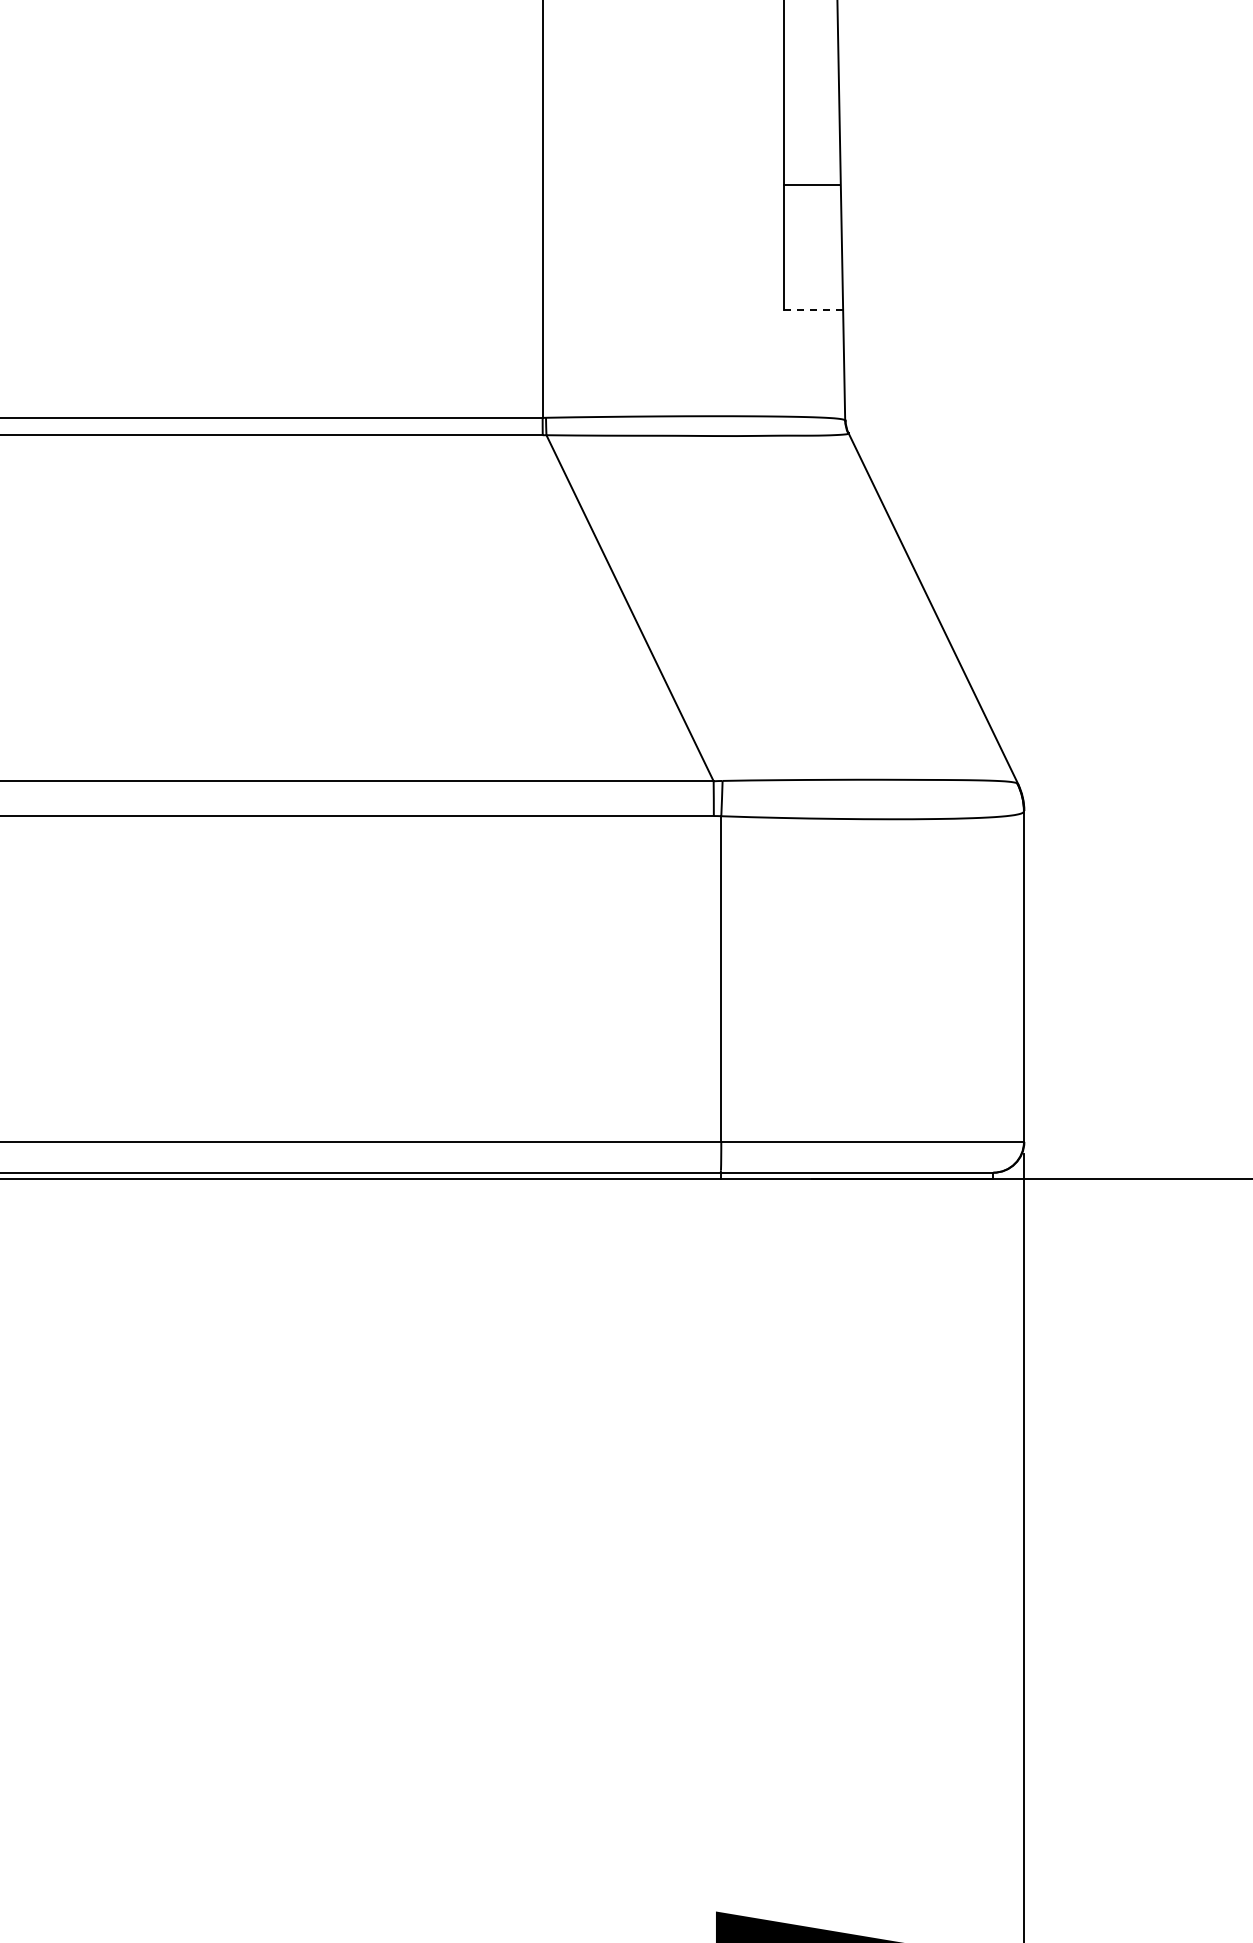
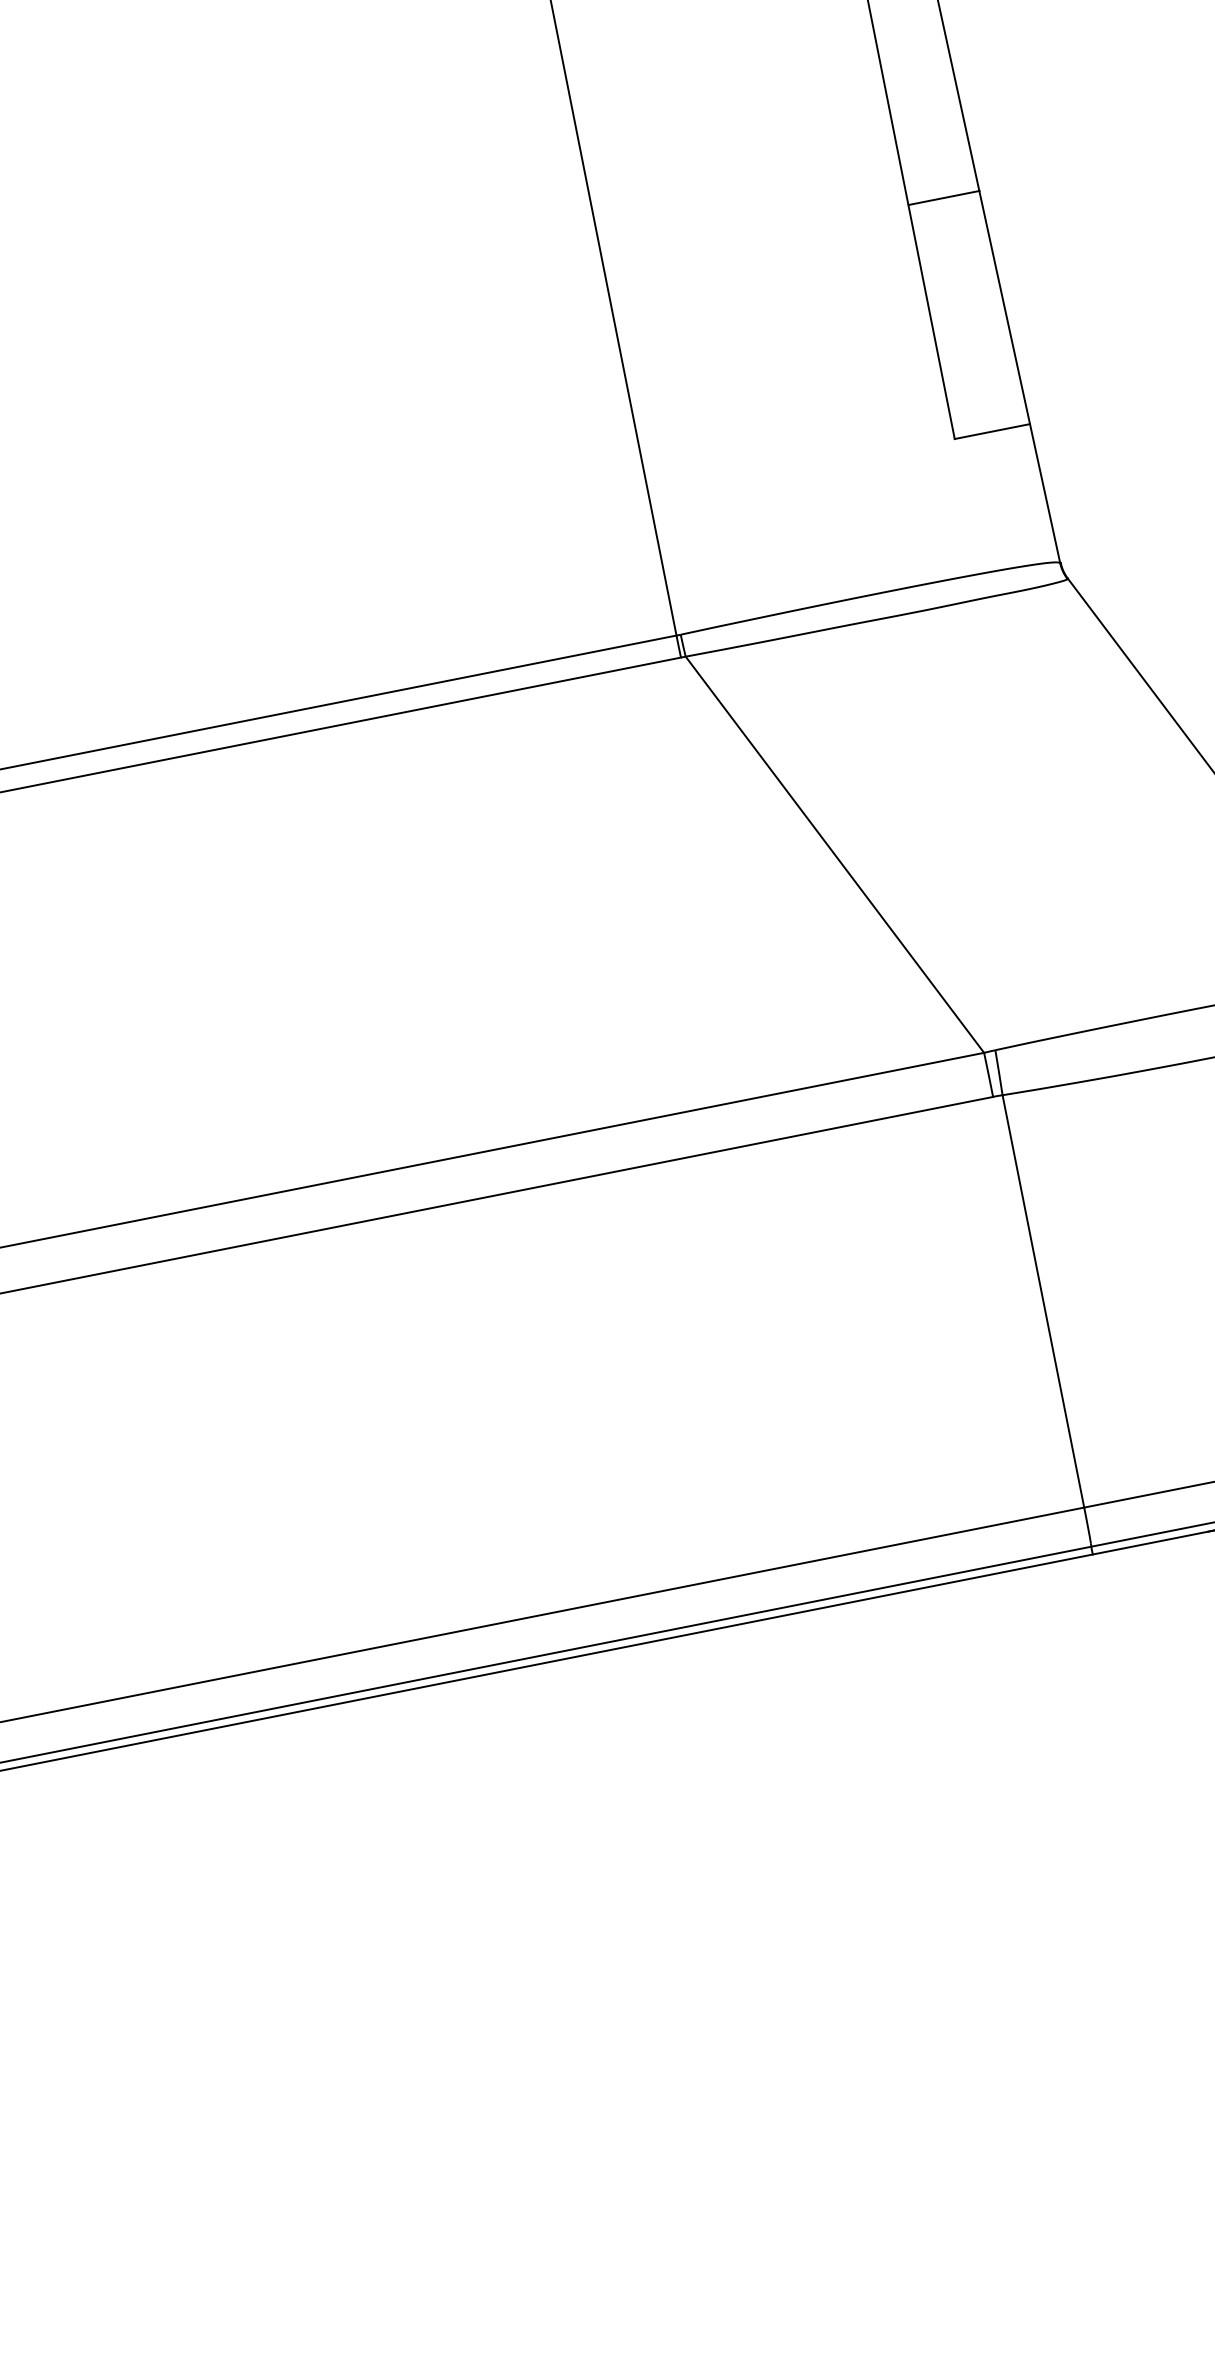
line: (811, 185) -> (943, 198), moved
line: (813, 310) -> (992, 431), dashed -> solid

